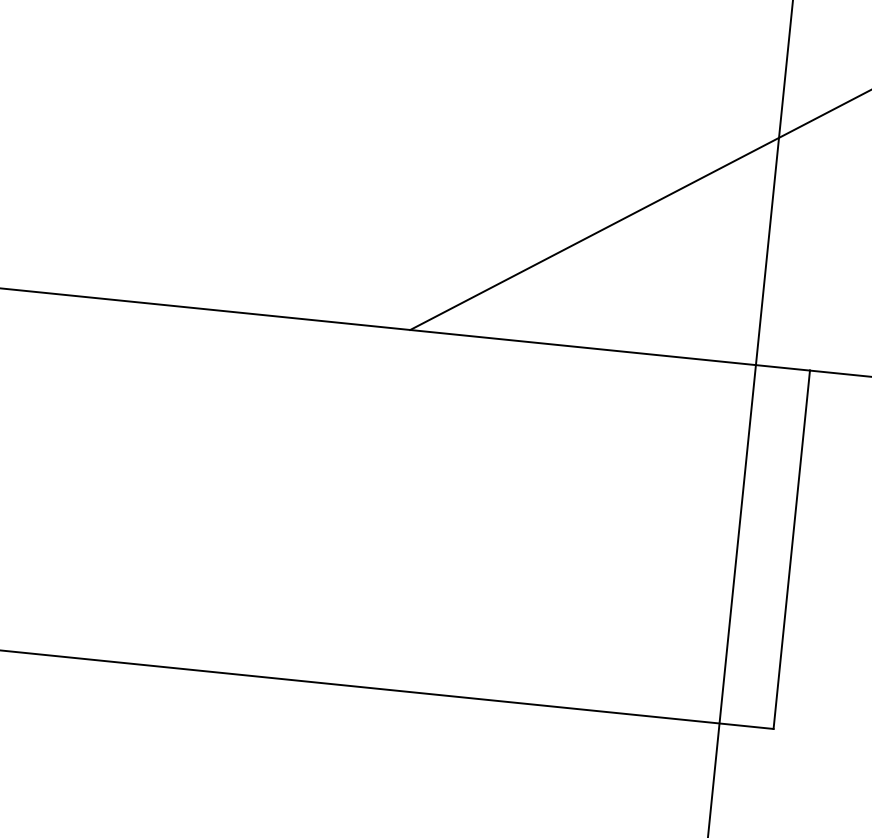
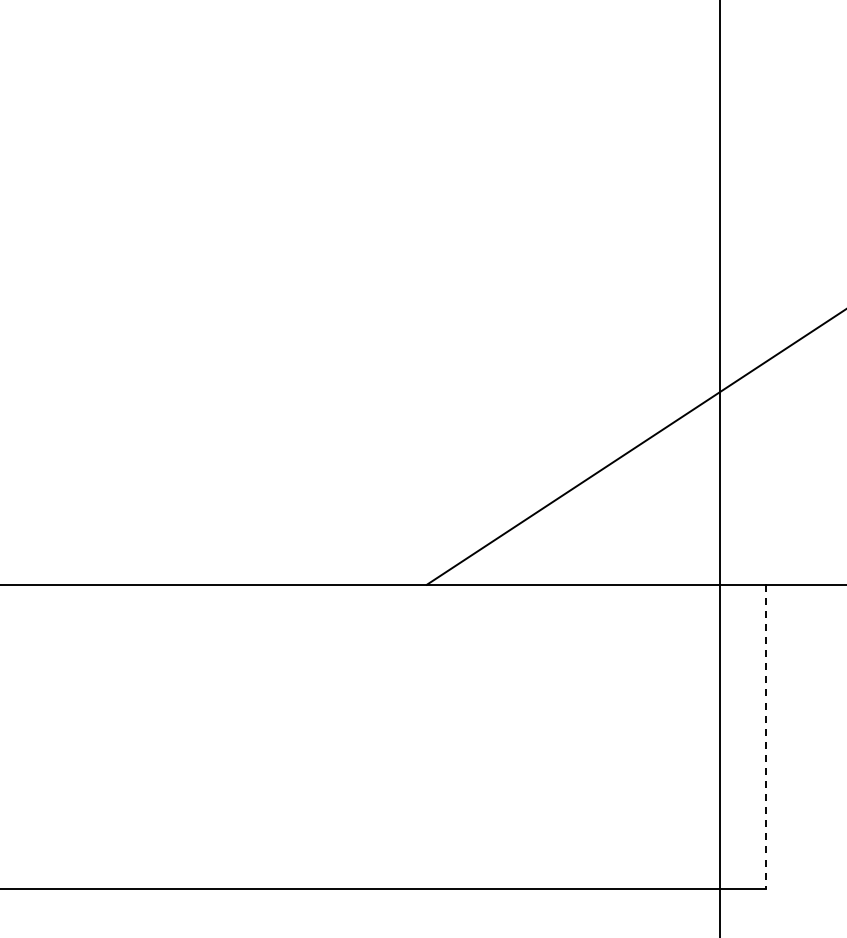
line: (792, 550) -> (766, 737), solid -> dashed

